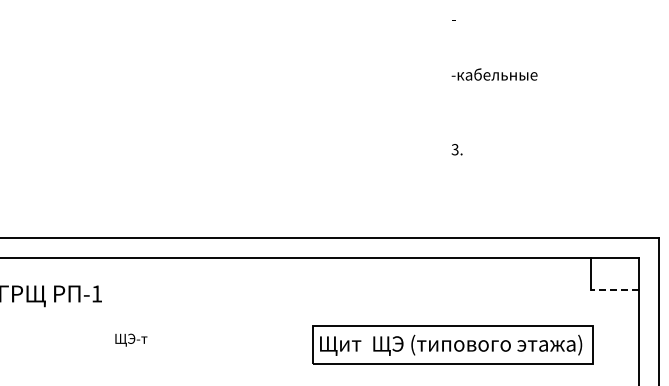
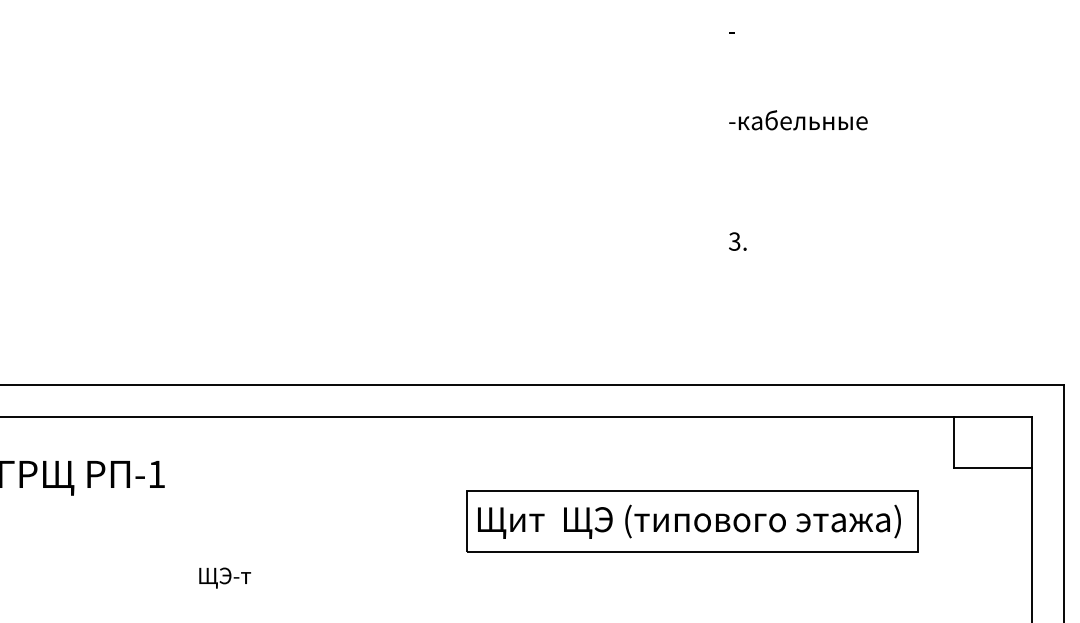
line: (614, 290) -> (991, 468), dashed -> solid
text: (131, 339) -> (225, 576), moved
part: (452, 344) -> (691, 520), moved

